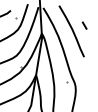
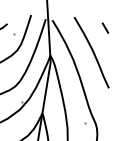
line: (84, 25) -> (105, 27), moved

